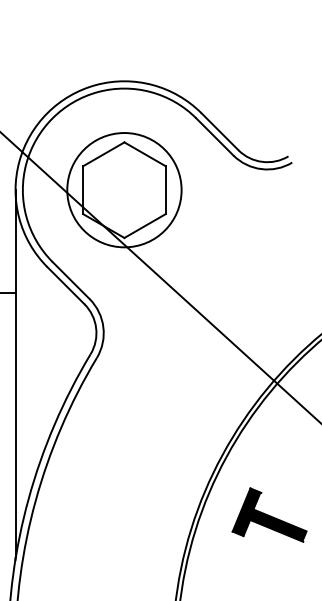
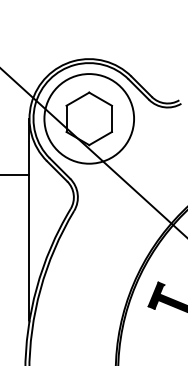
circle: (124, 189) -> (89, 118), size x1.43

